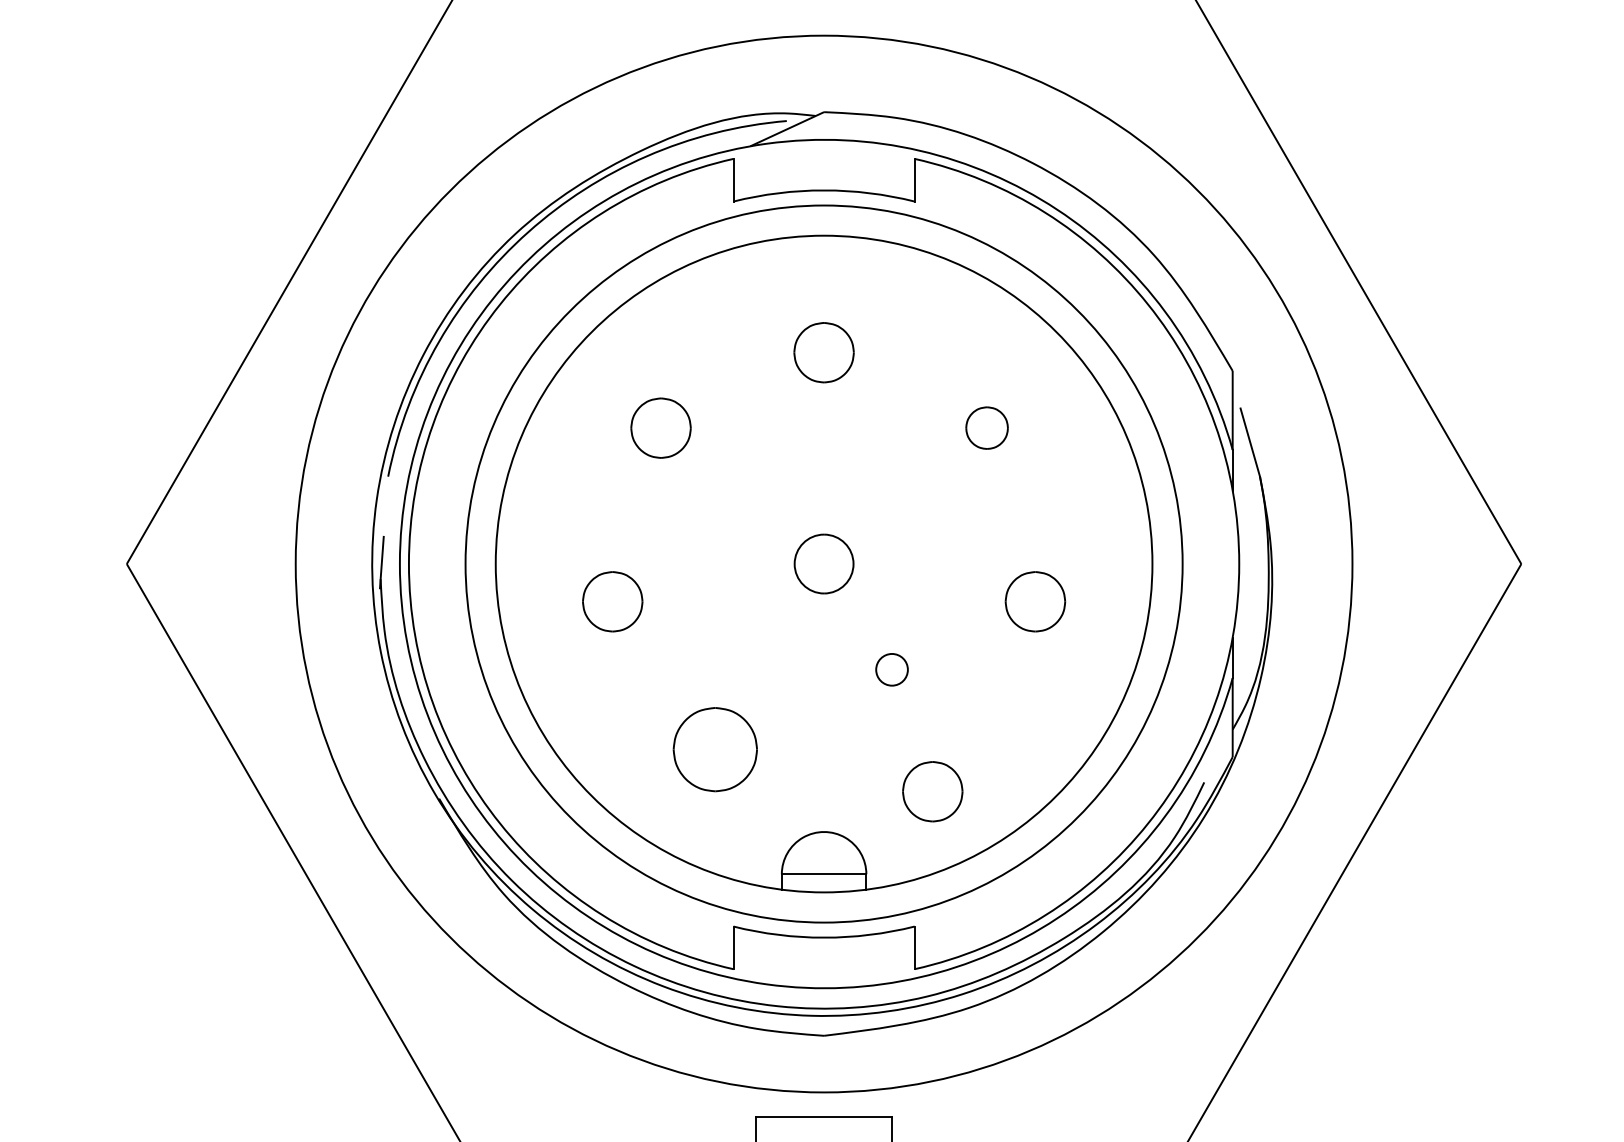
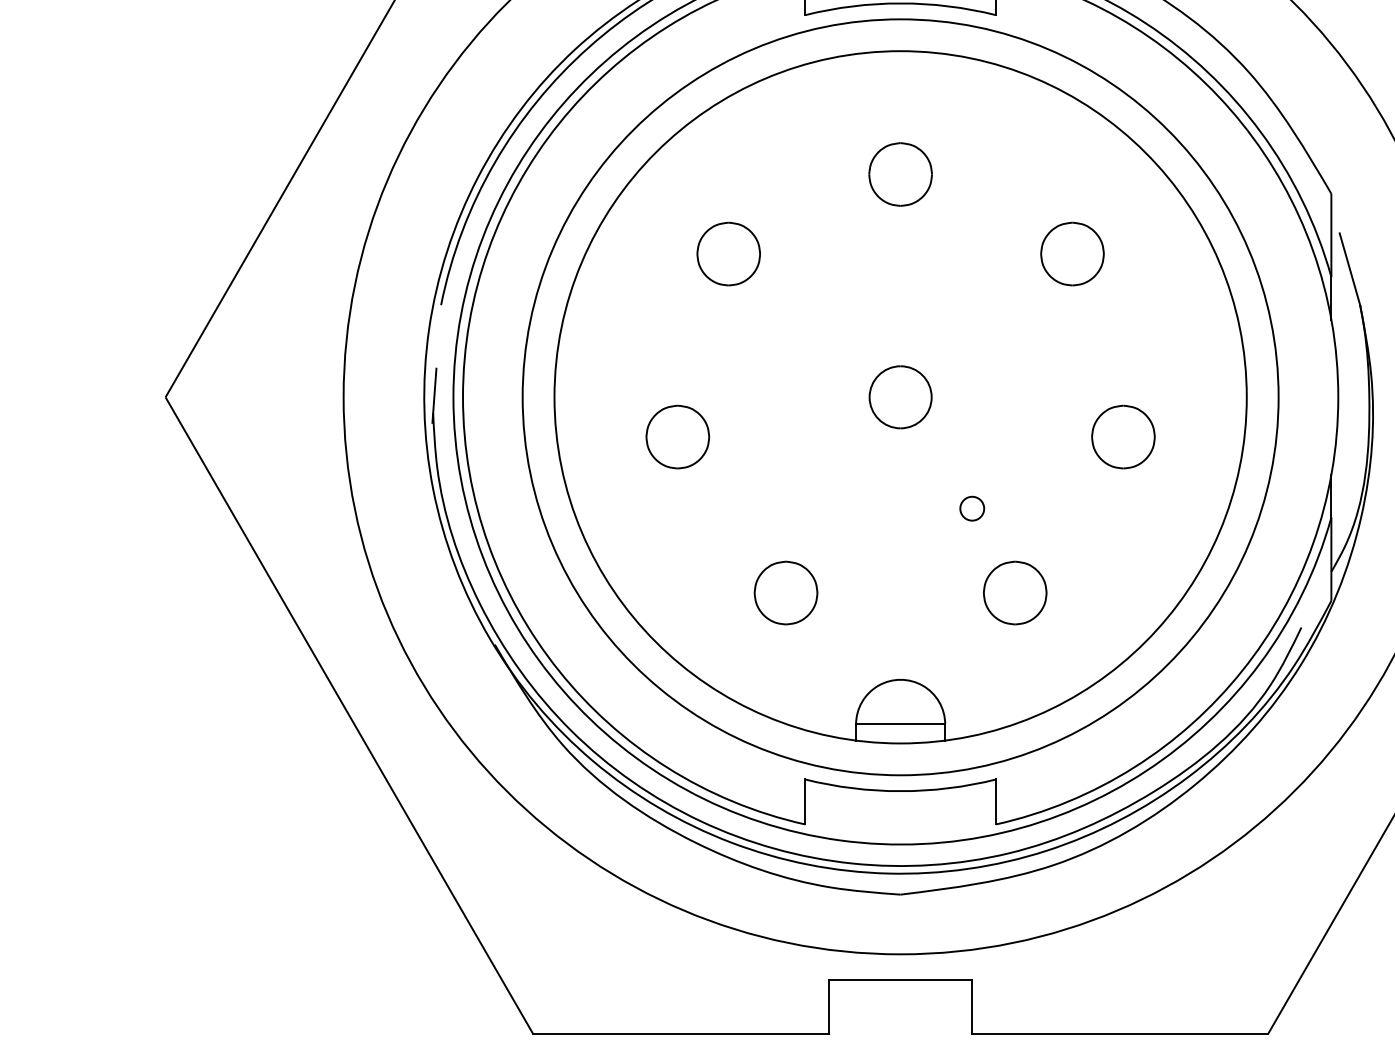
part: (986, 427) -> (1071, 253), size x1.43
circle: (891, 669) -> (971, 508), size x0.71
part: (715, 749) -> (786, 592), size x0.71
part: (932, 791) -> (1014, 592), moved

